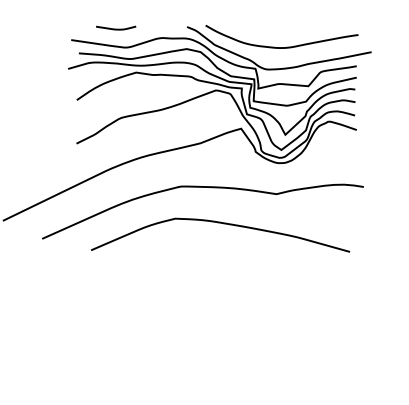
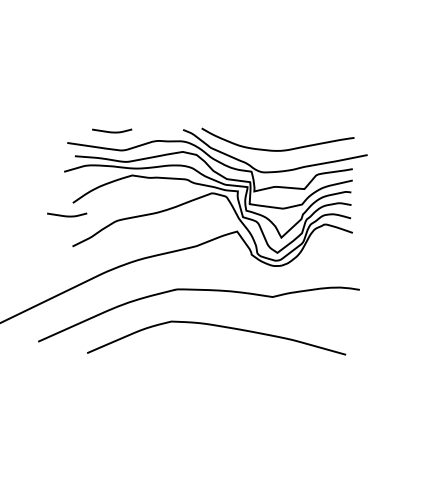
curve: (71, 112) -> (67, 215), added

